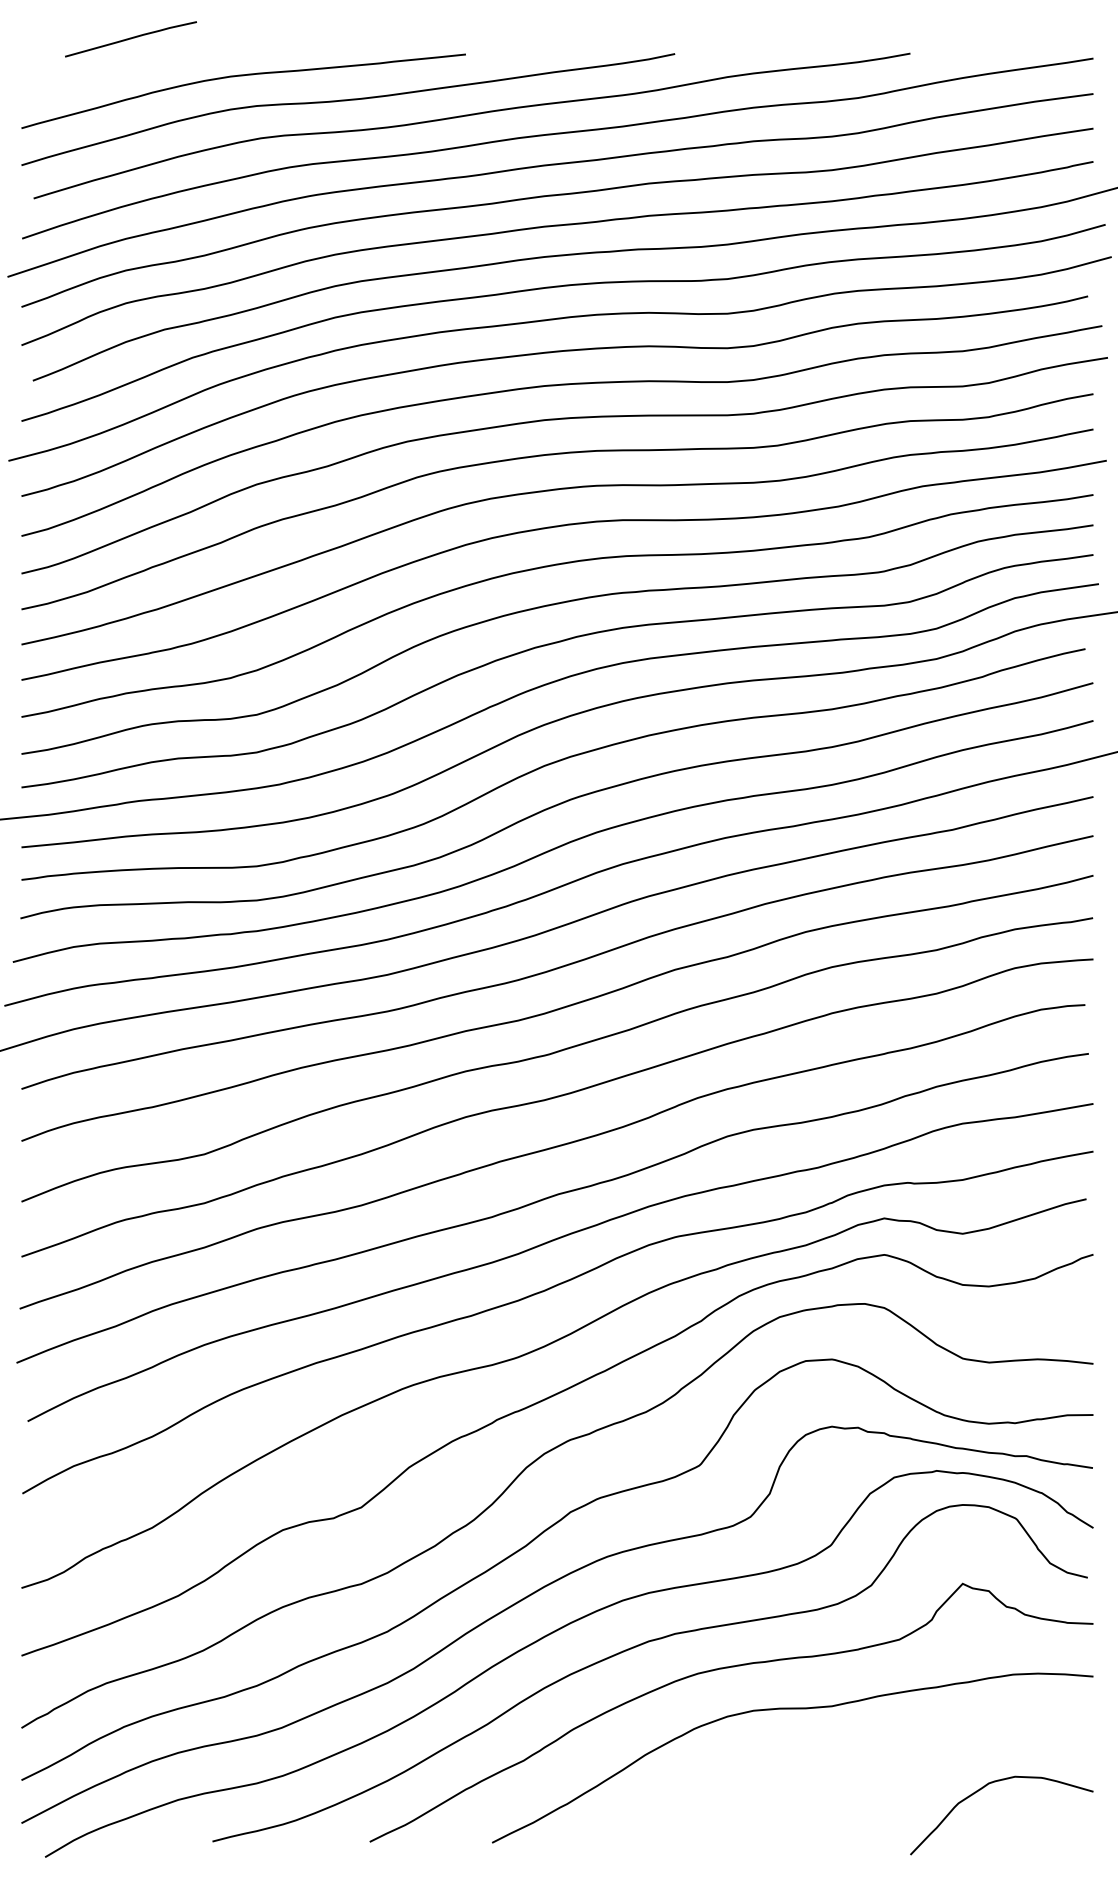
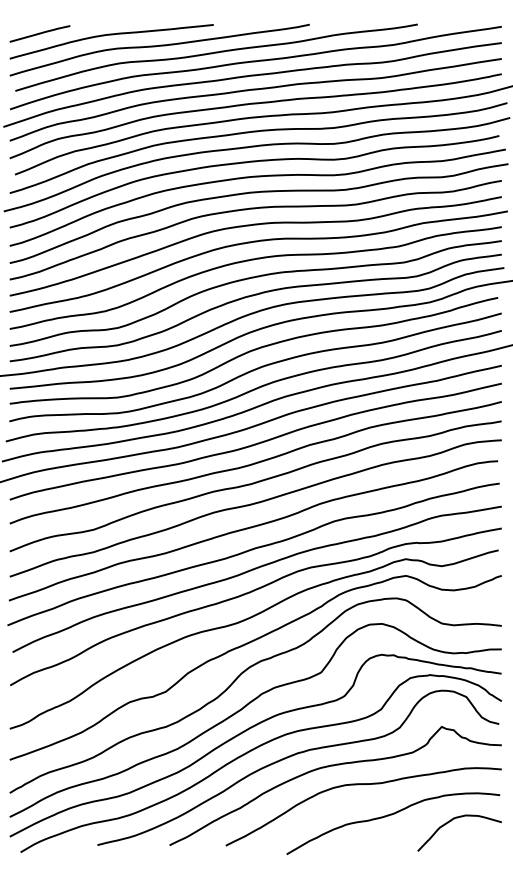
line: (129, 38) -> (39, 33), moved
curve: (855, 1776) -> (392, 815), added

